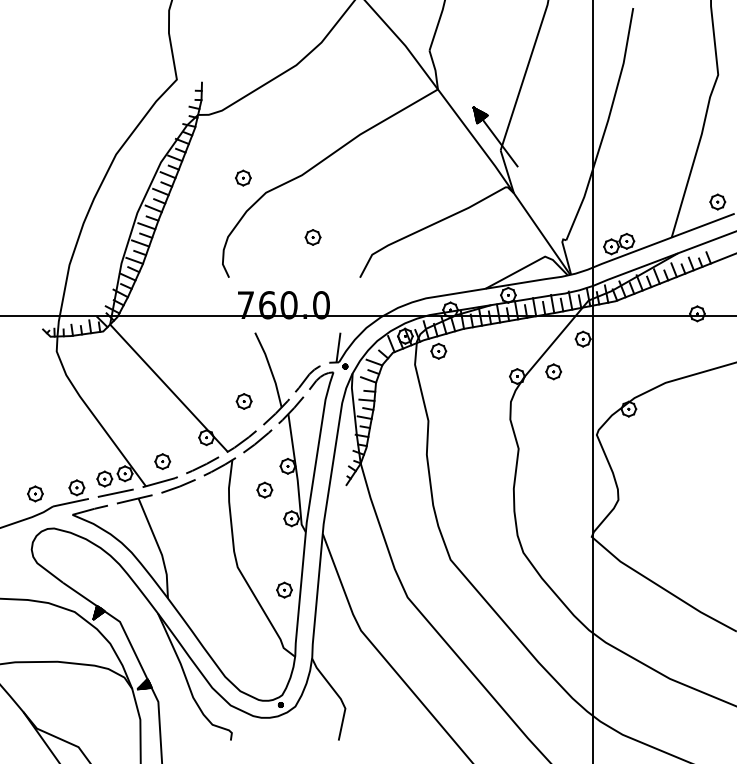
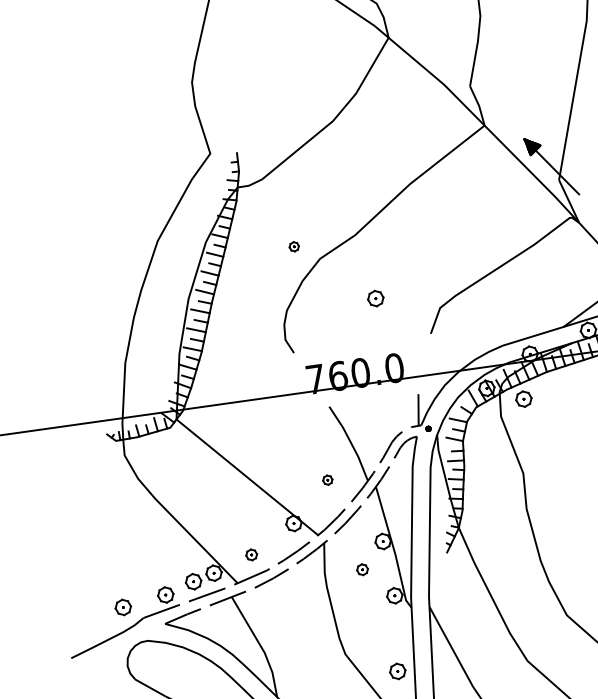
part: (243, 177) -> (294, 246), size x0.6
part: (243, 401) -> (327, 480), size x0.6
part: (162, 461) -> (251, 554), size x0.7
part: (264, 489) -> (362, 569), size x0.7

